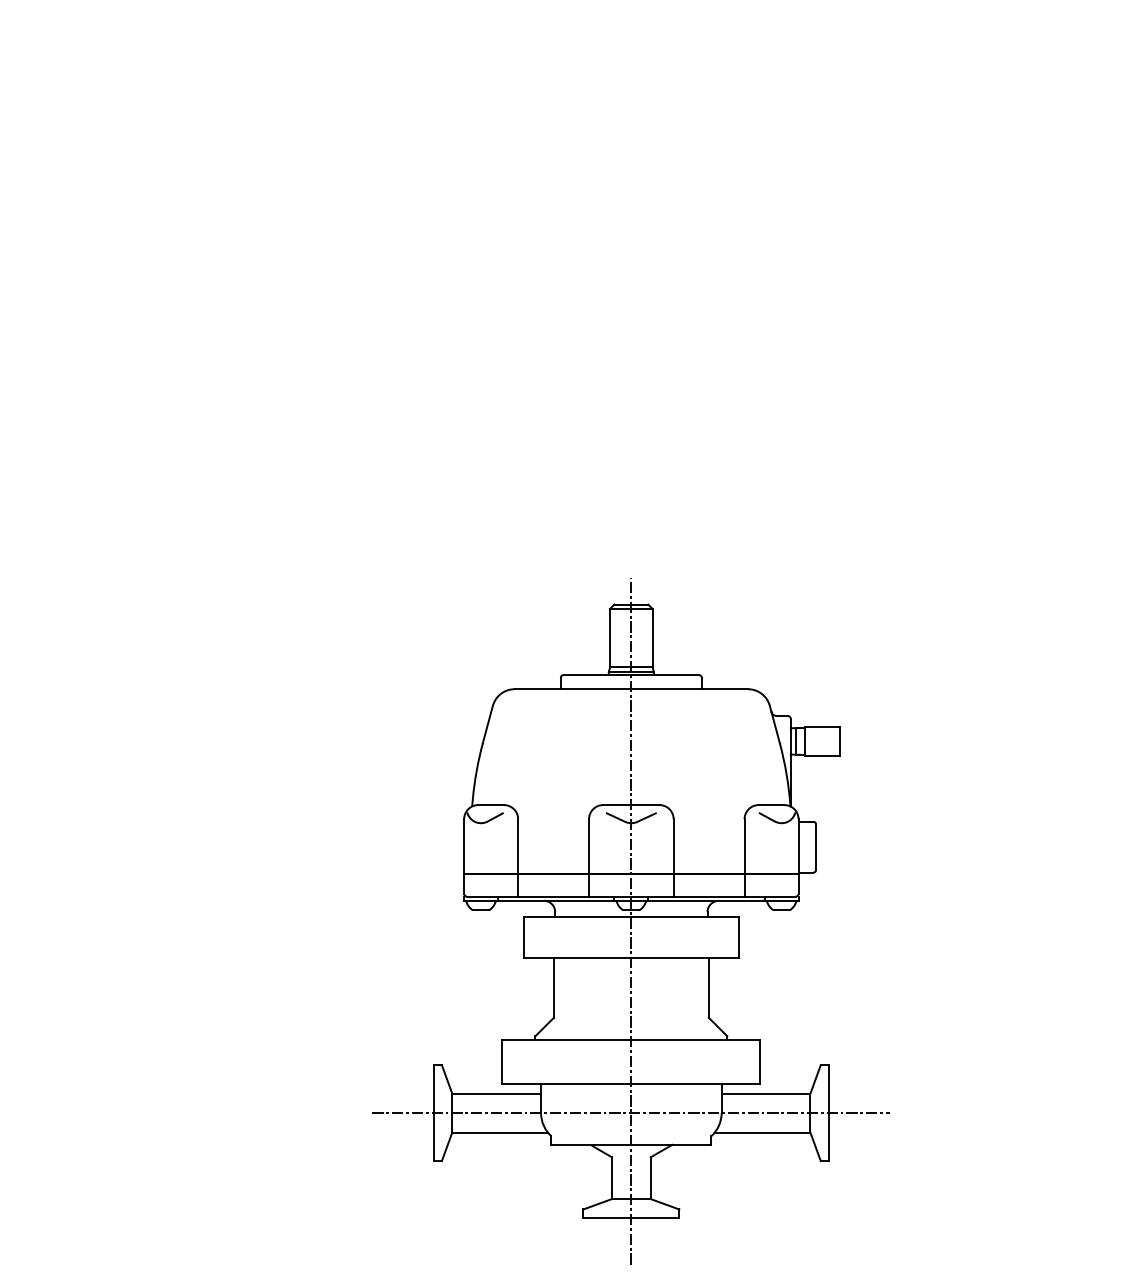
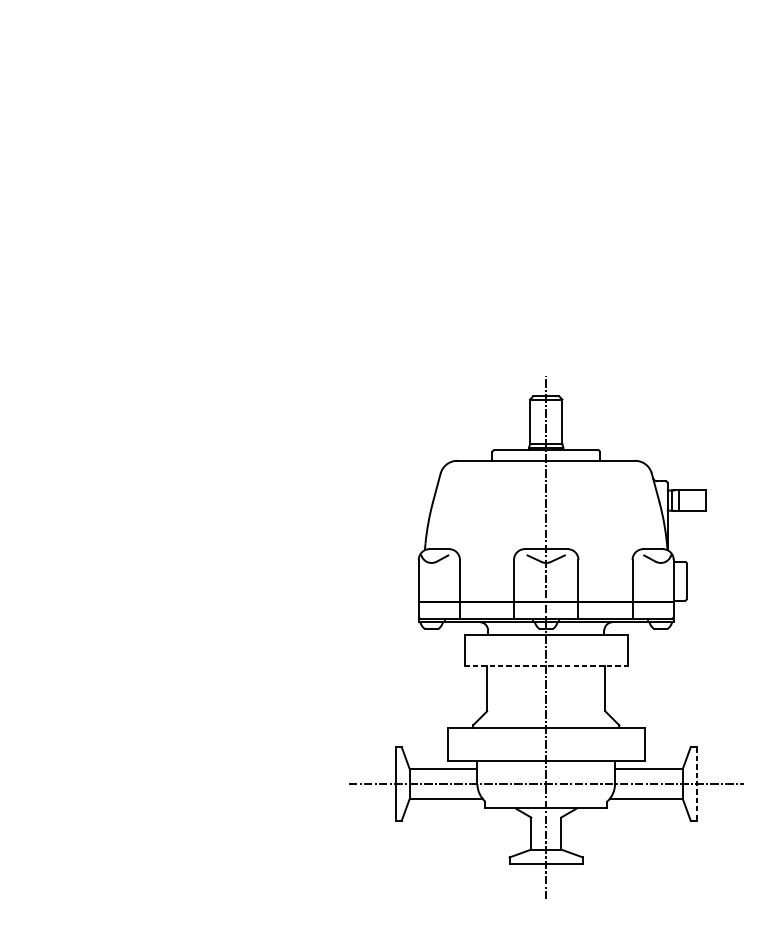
line: (631, 957) -> (546, 665), solid -> dashed
line: (828, 1113) -> (696, 784), solid -> dashed

